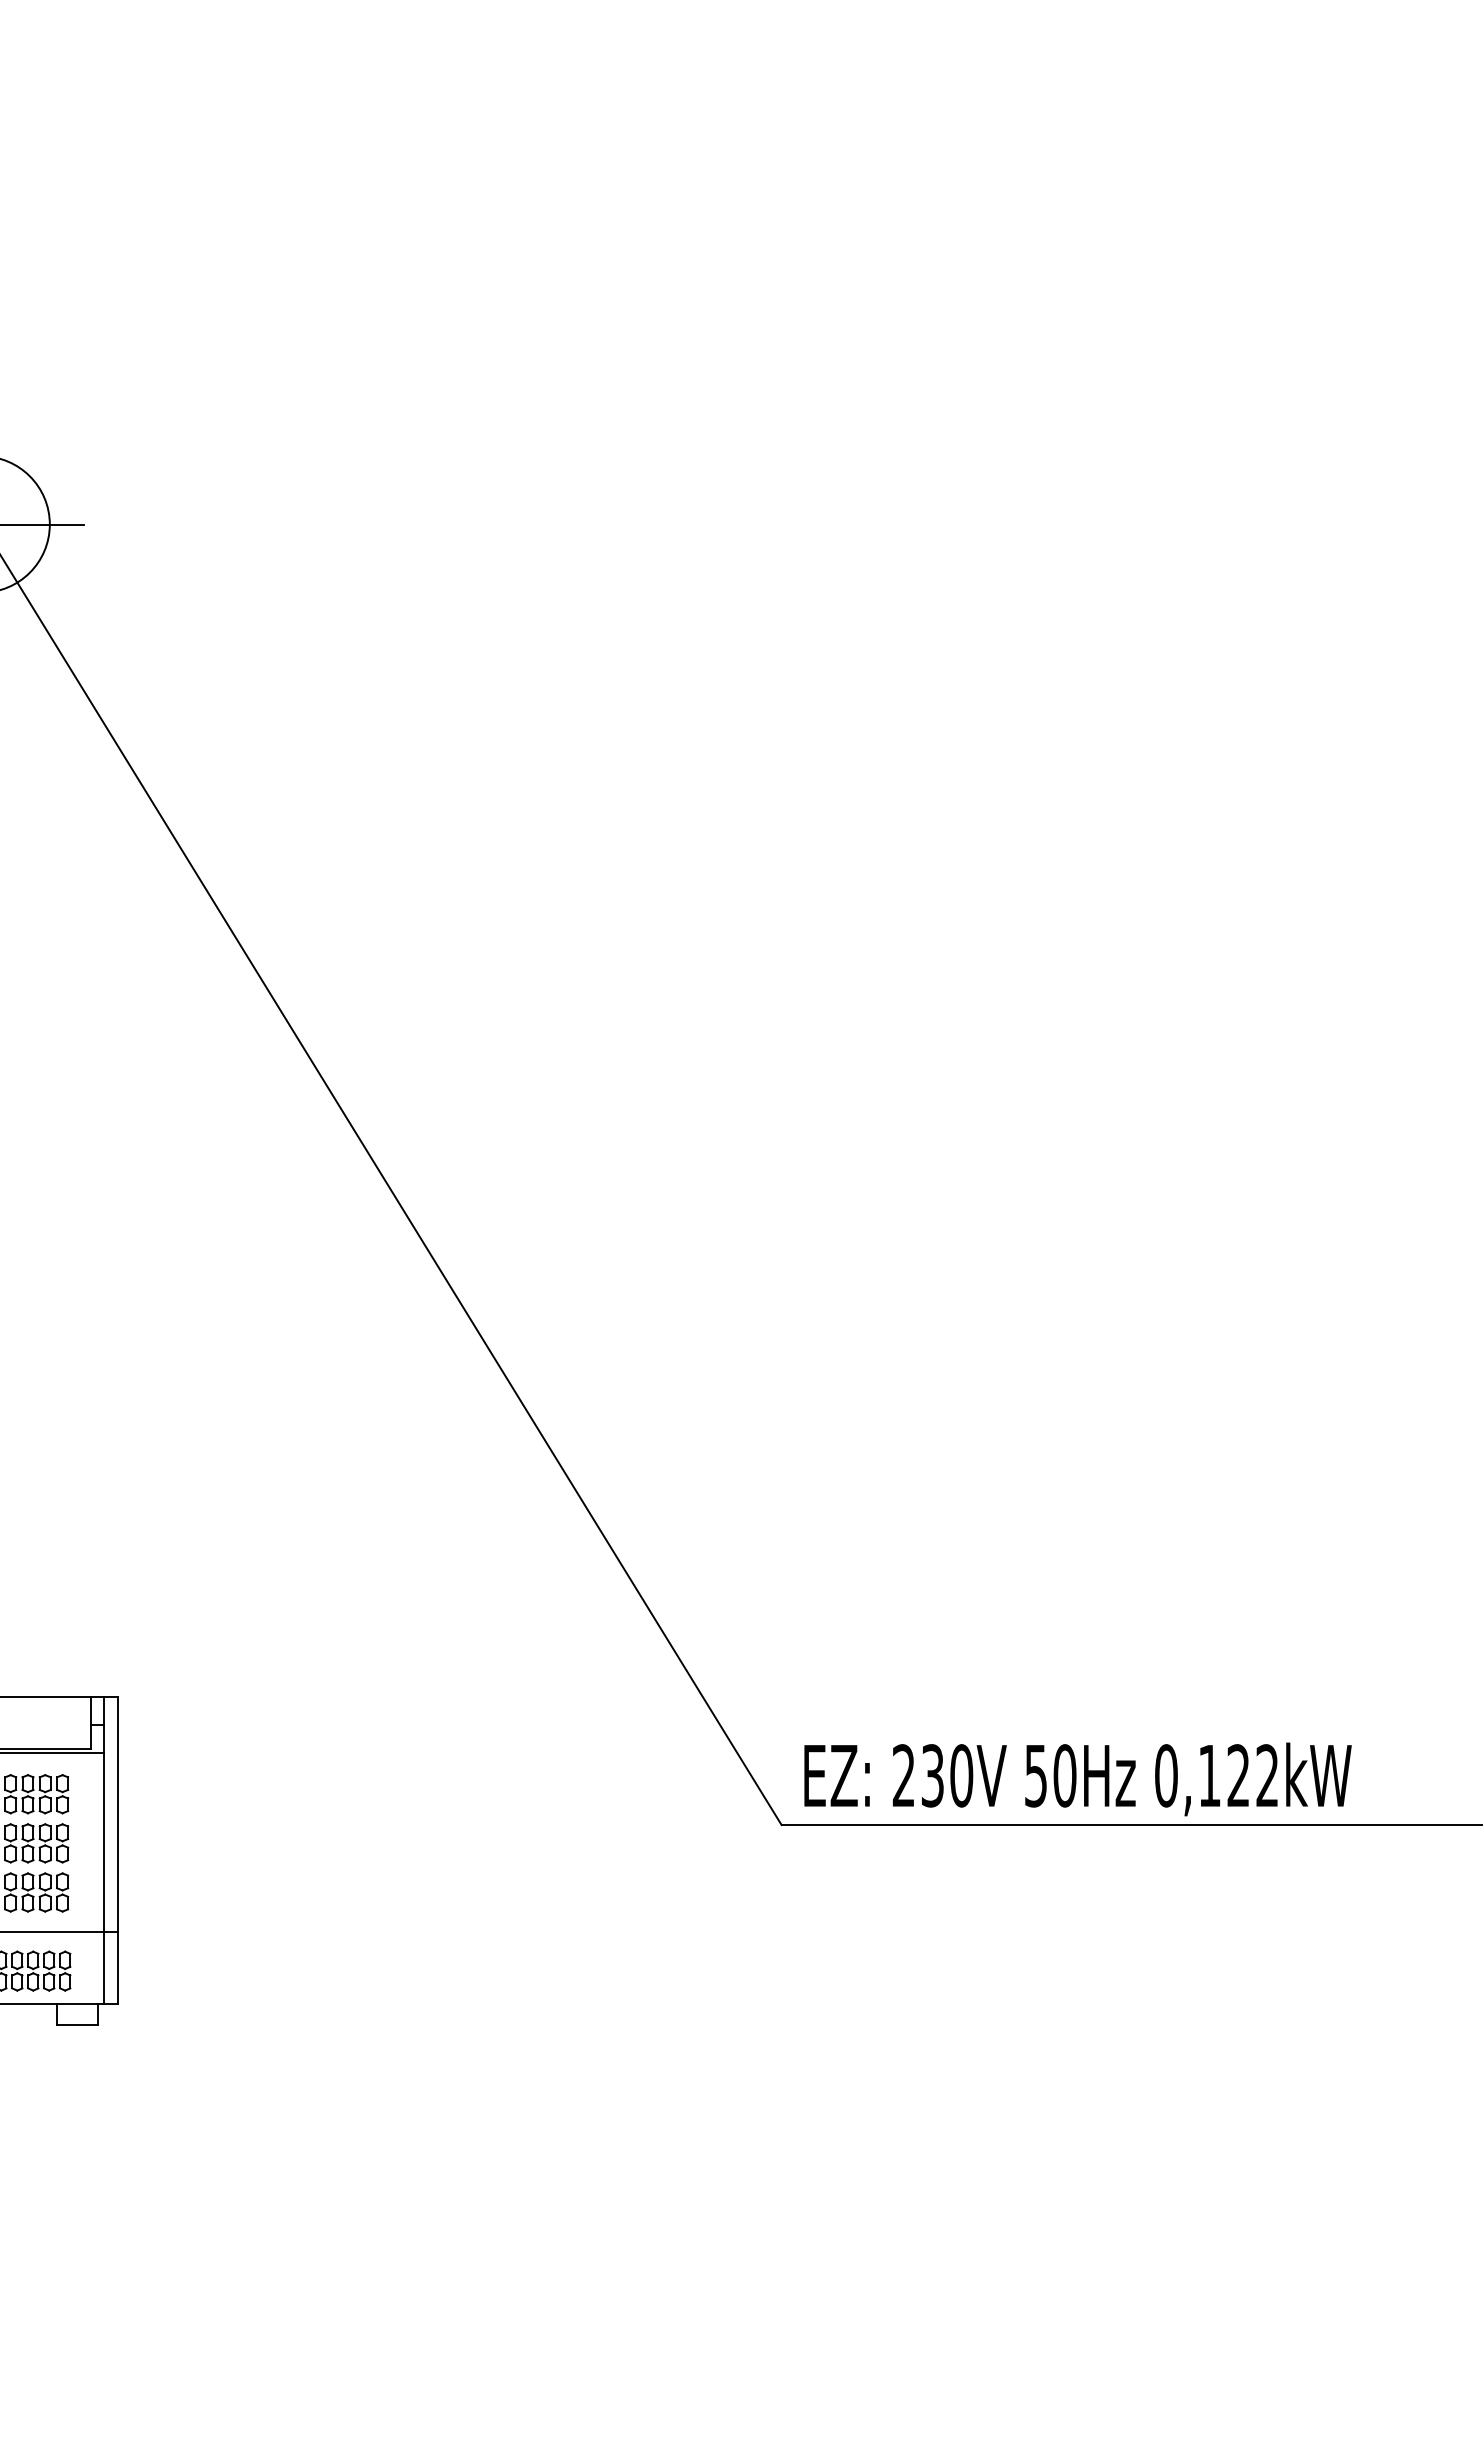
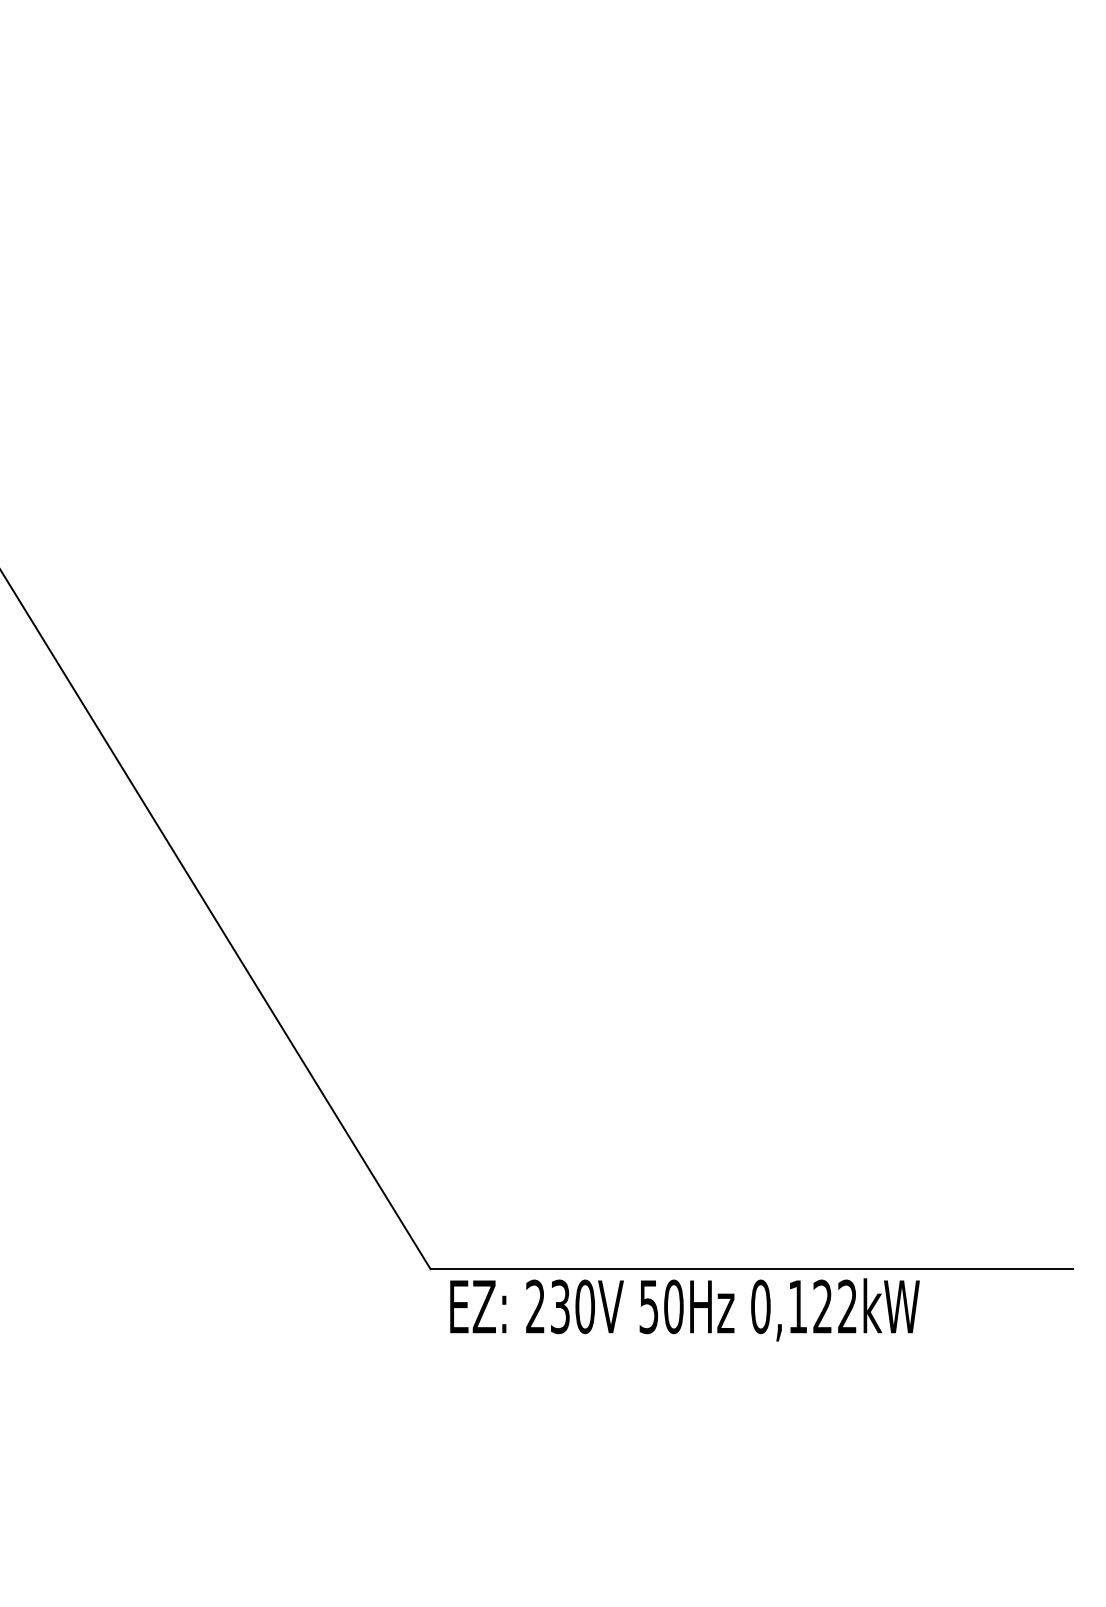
text: (1077, 1779) -> (684, 1309), moved

